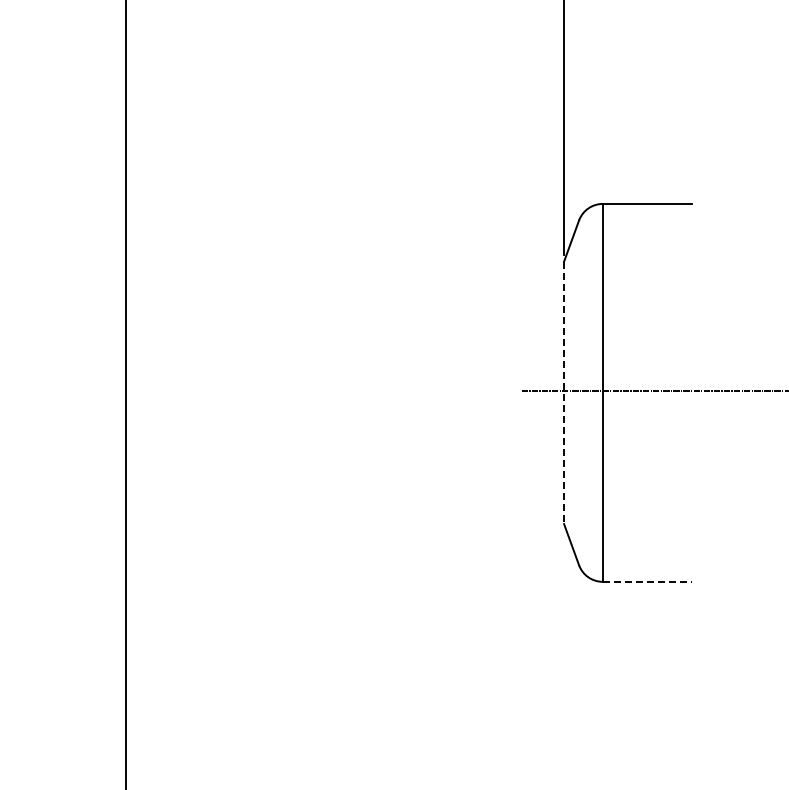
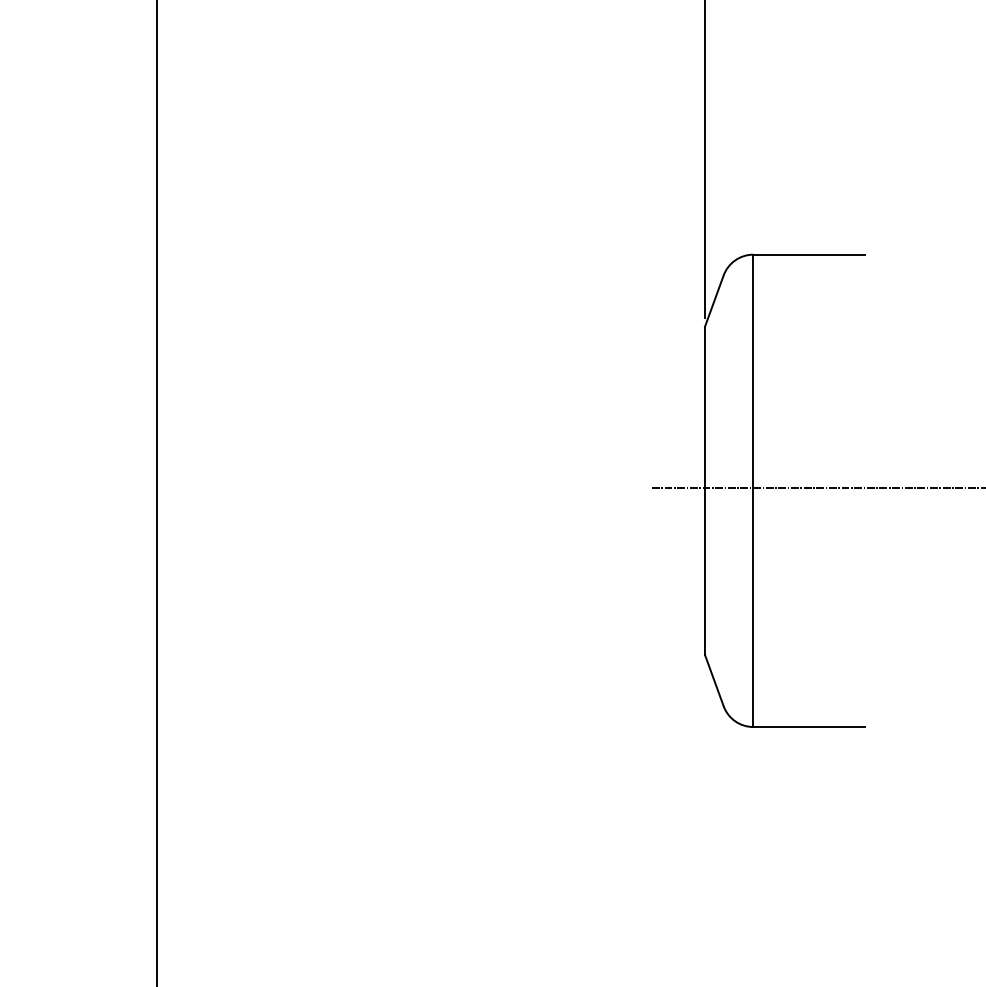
line: (564, 393) -> (705, 491), dashed -> solid
line: (647, 581) -> (809, 726), dashed -> solid

